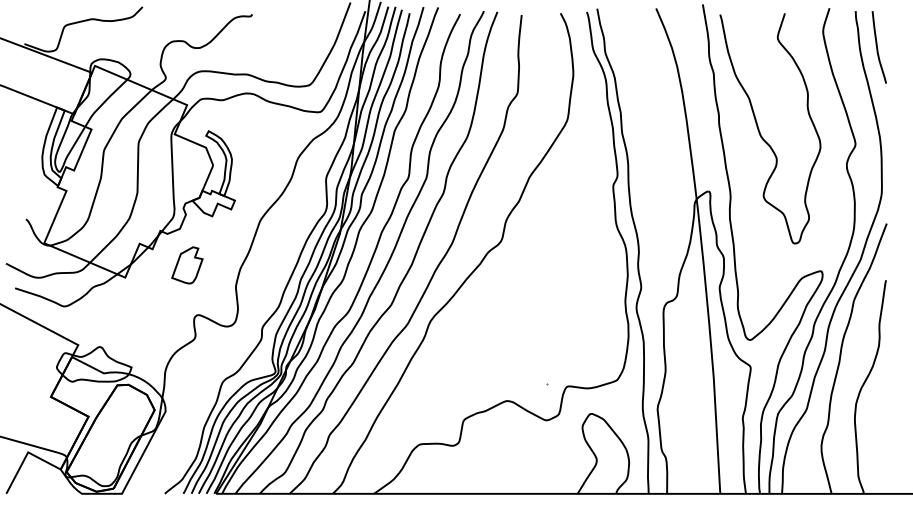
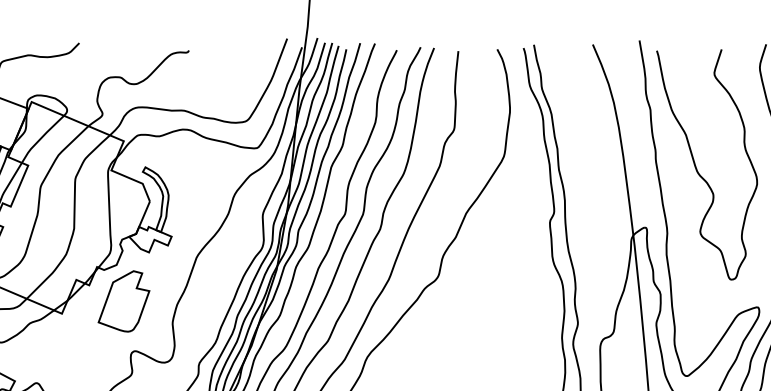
part: (187, 265) -> (124, 301), size x1.67

